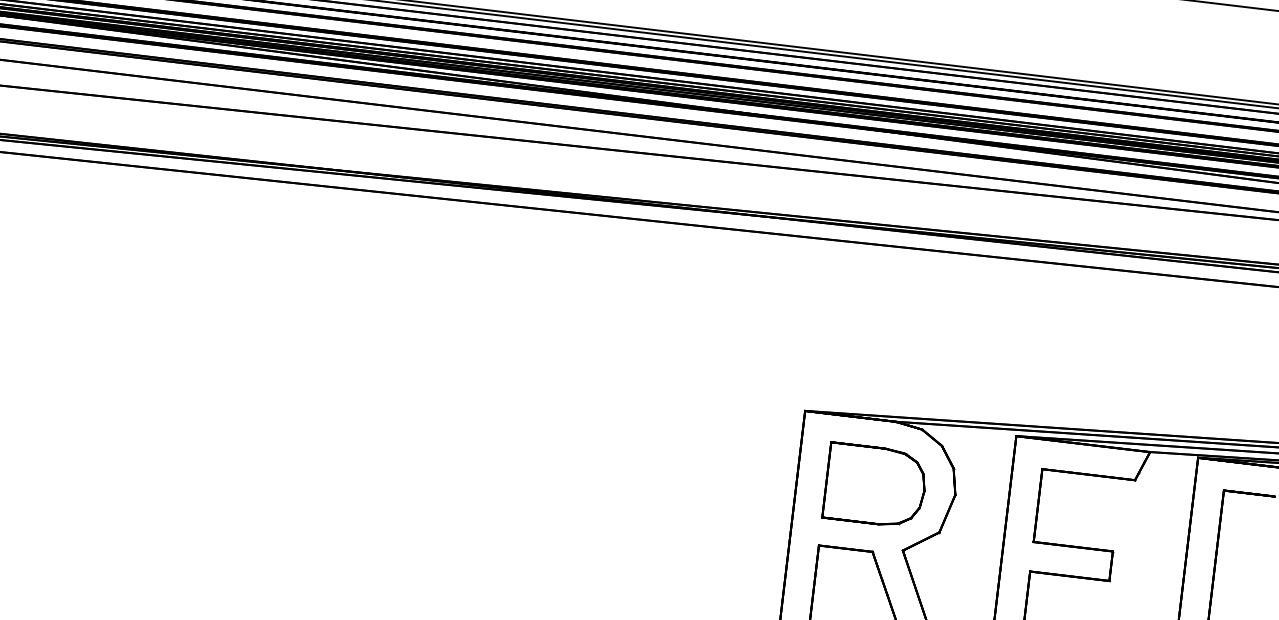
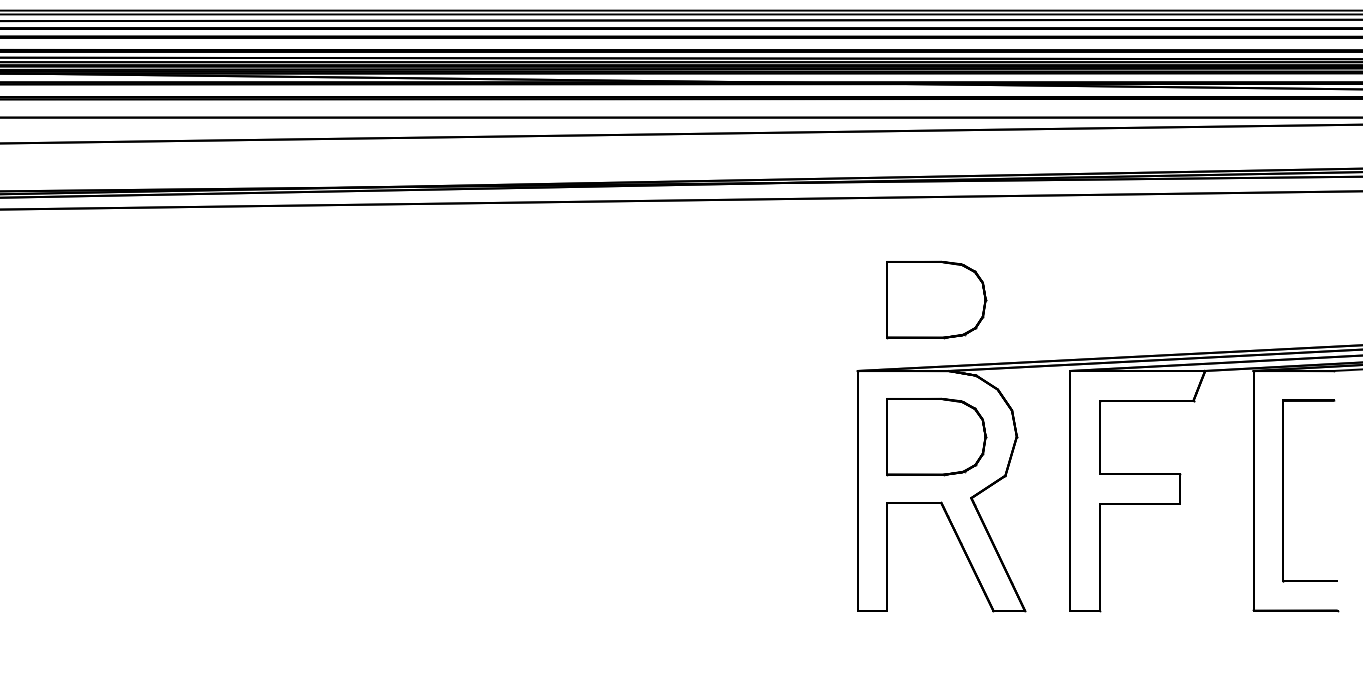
part: (891, 349) -> (936, 299), added

